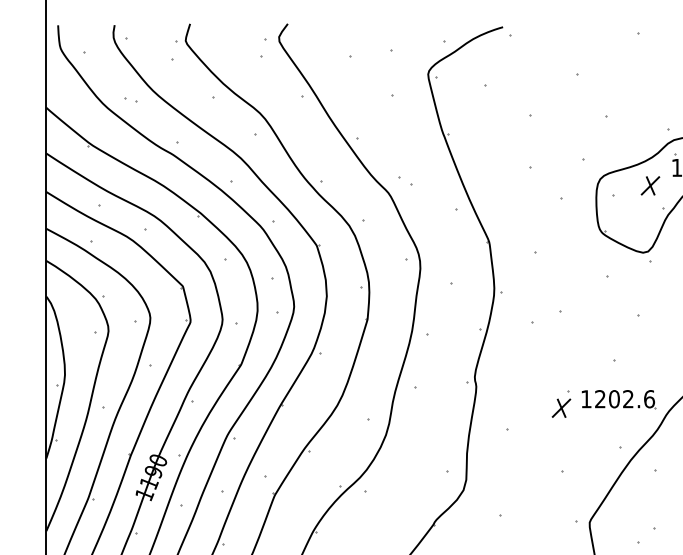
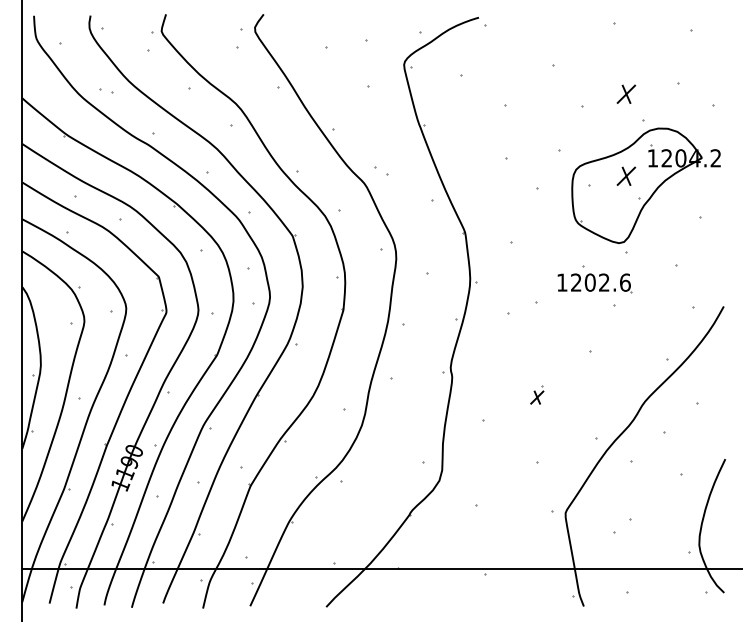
part: (650, 103) -> (626, 93), added
part: (618, 400) -> (594, 283), moved
part: (560, 404) -> (536, 394), size x0.7

